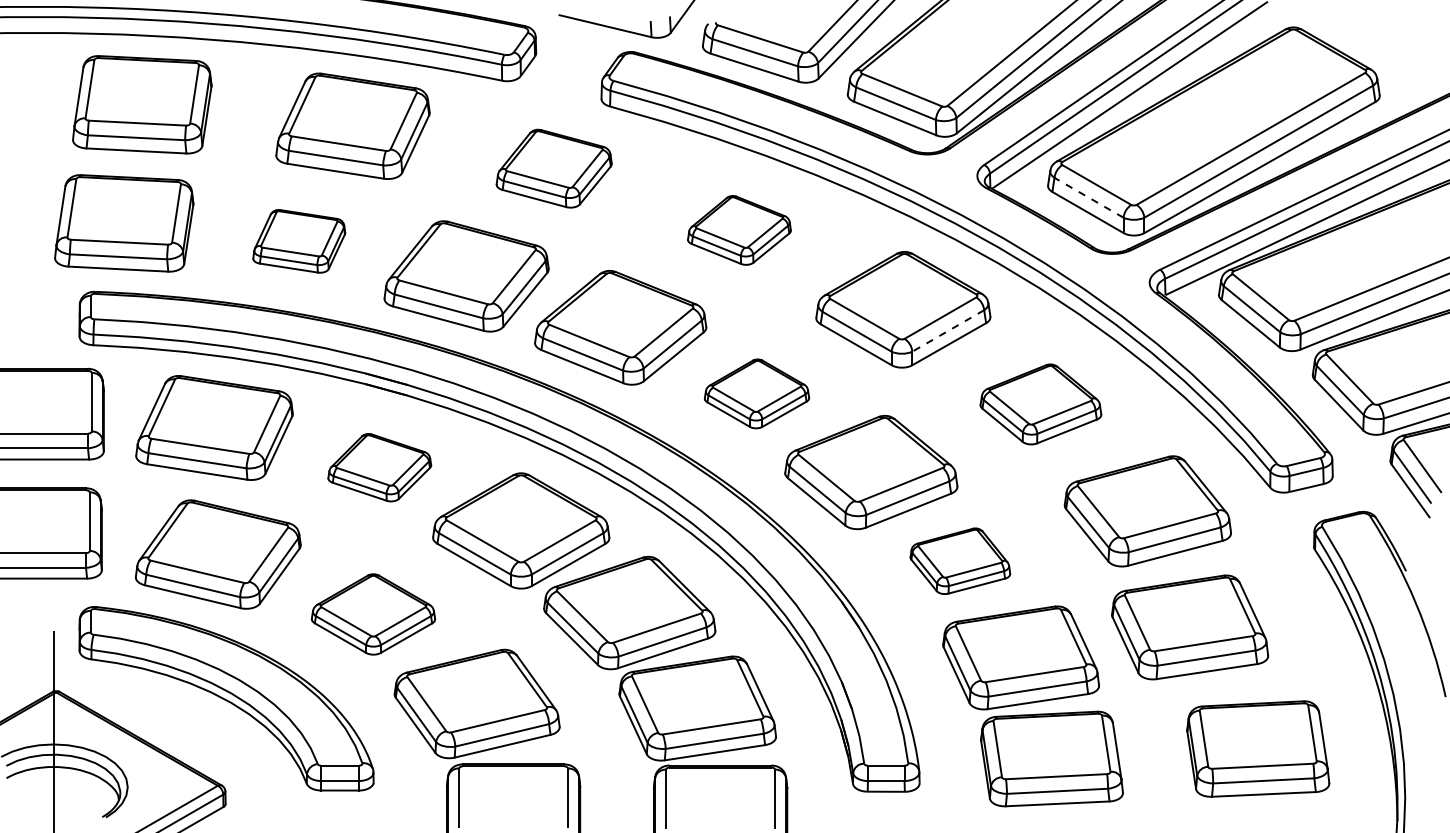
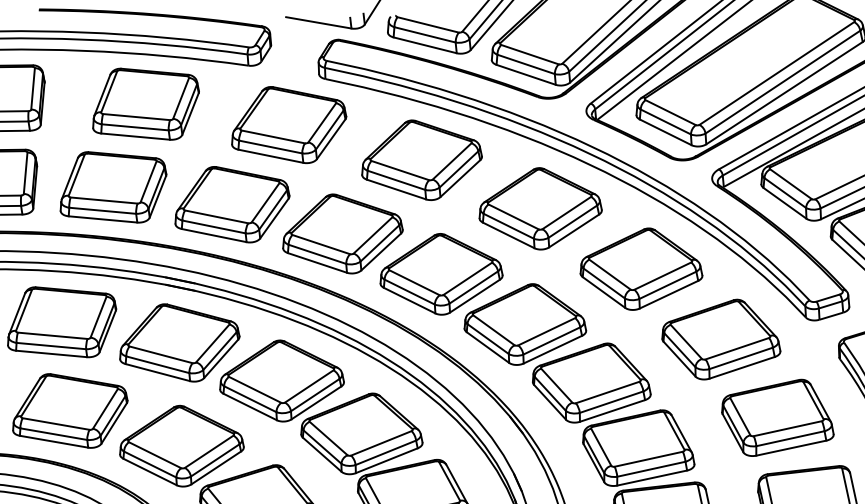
part: (554, 168) -> (289, 125), size x1.43
line: (1089, 197) -> (666, 121), dashed -> solid
part: (739, 230) -> (421, 160), size x1.67
part: (298, 241) -> (112, 187), size x1.67
line: (947, 331) -> (572, 222), dashed -> solid
part: (756, 393) -> (440, 274), size x1.67
part: (1040, 404) -> (640, 269), size x1.43
part: (379, 467) -> (179, 342), size x1.67
part: (960, 560) -> (591, 382), size x1.67
part: (373, 614) -> (181, 446), size x1.43
part: (1190, 627) -> (777, 417), moved

